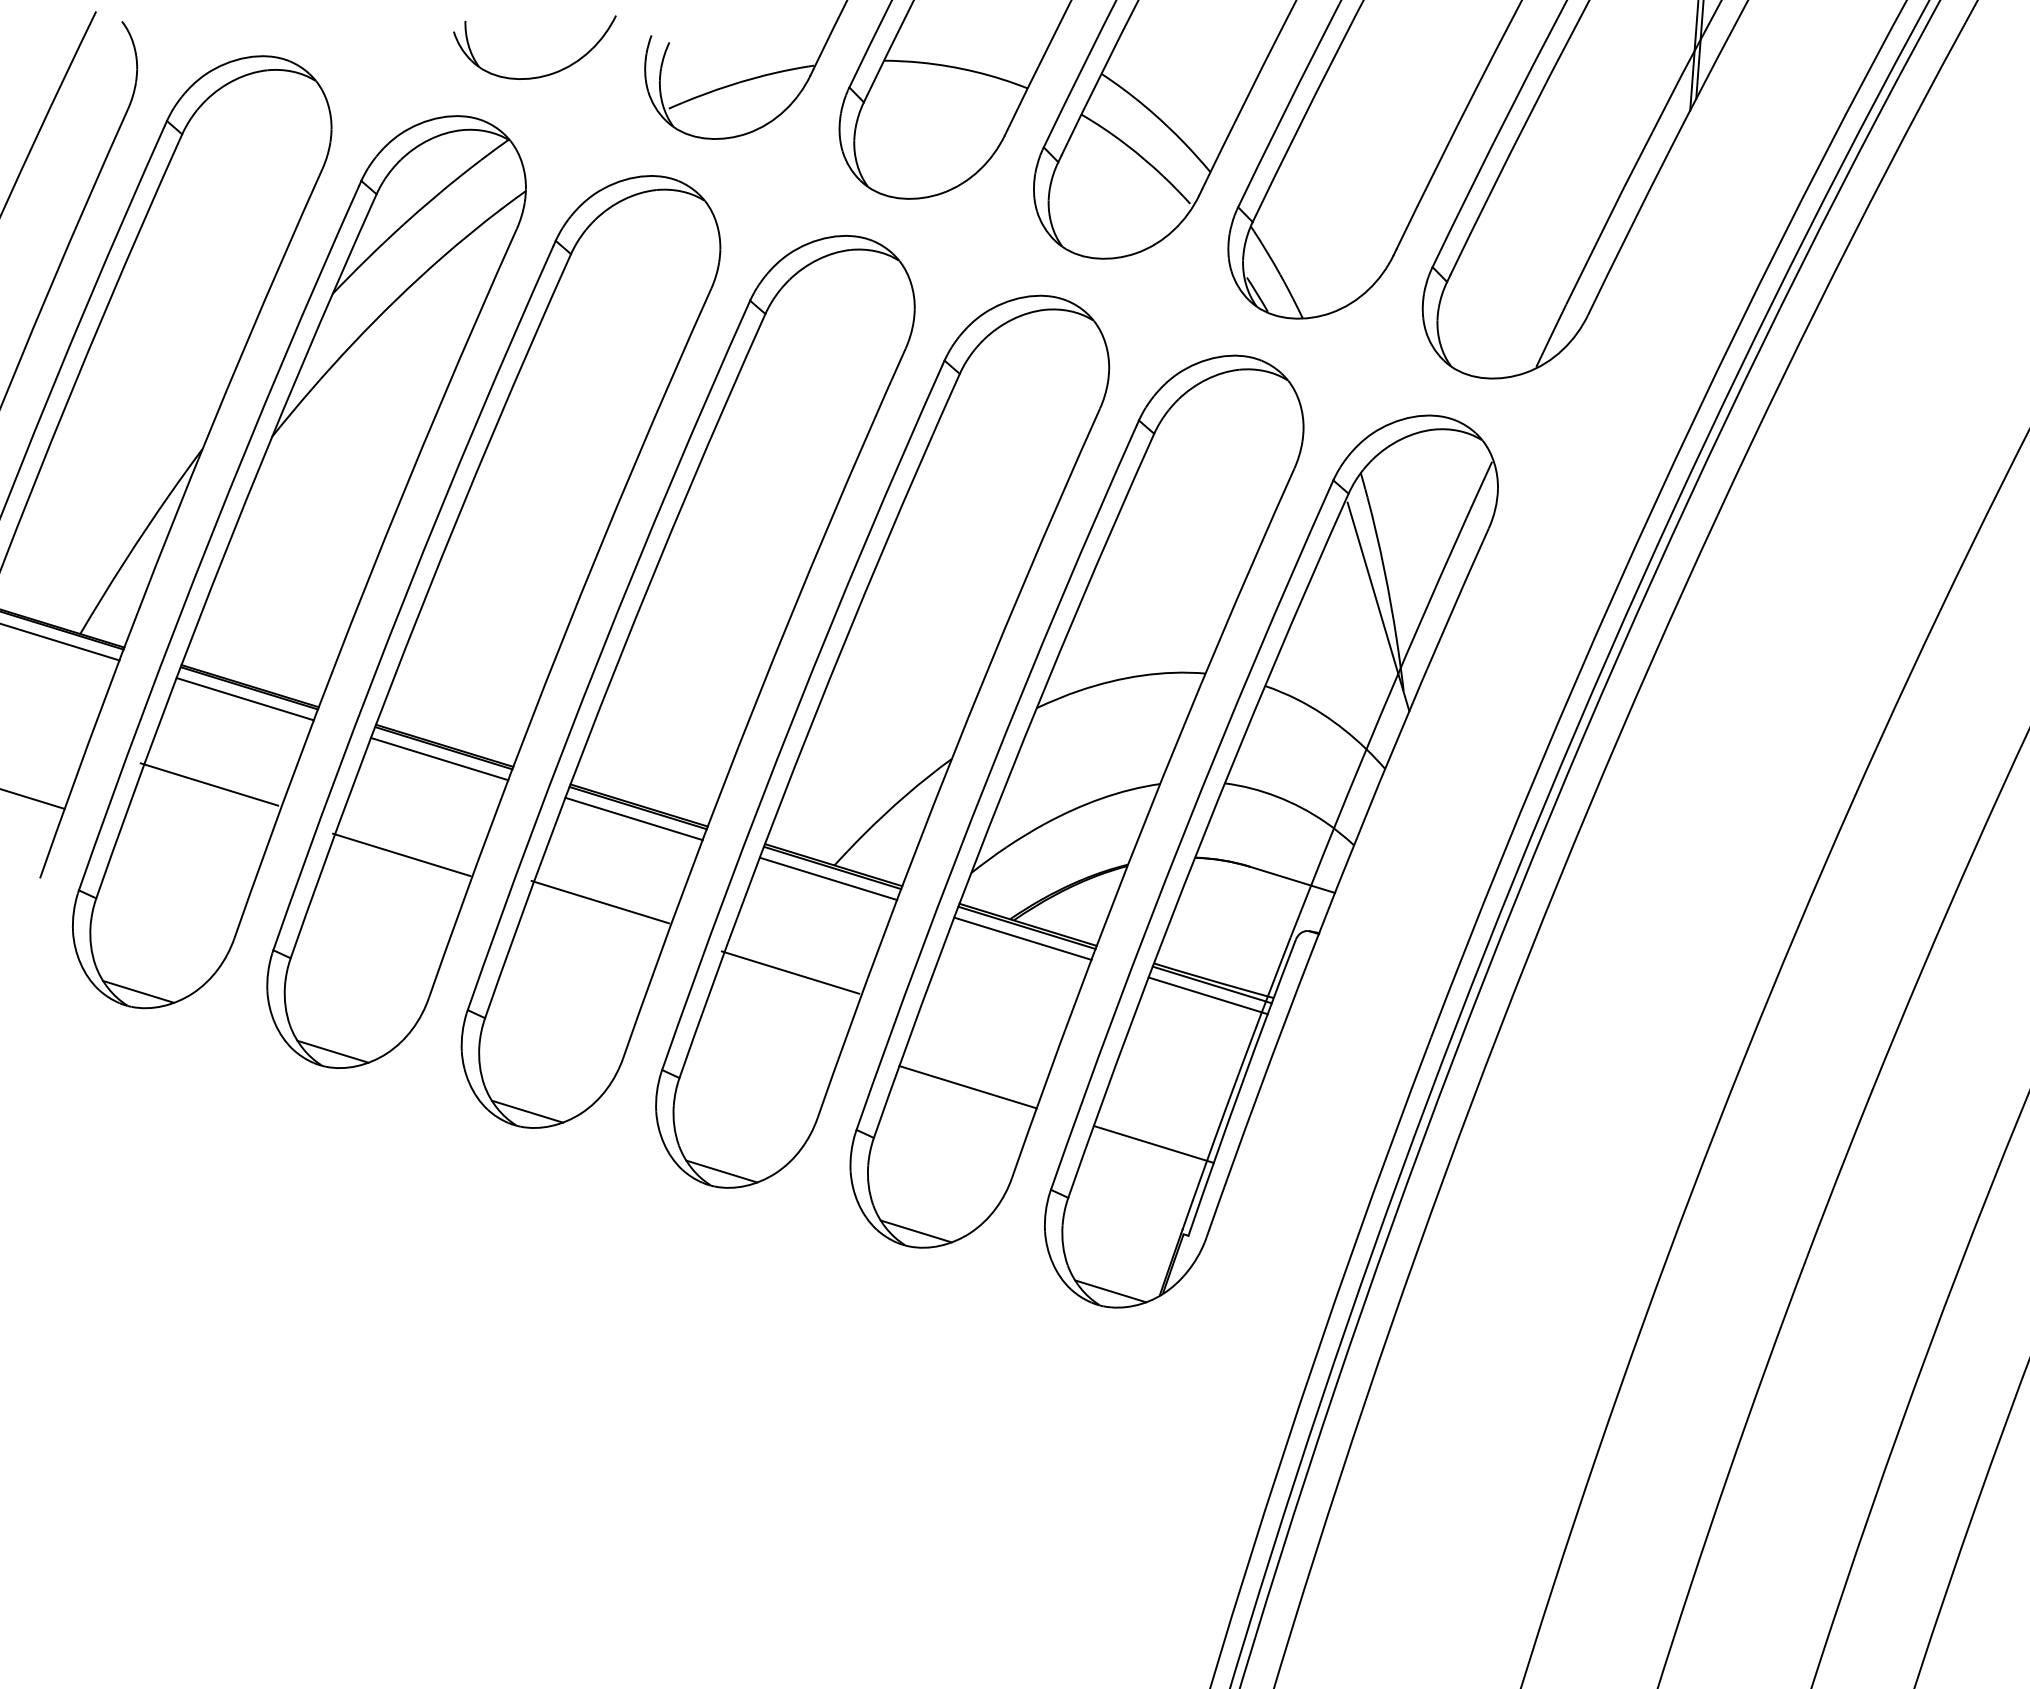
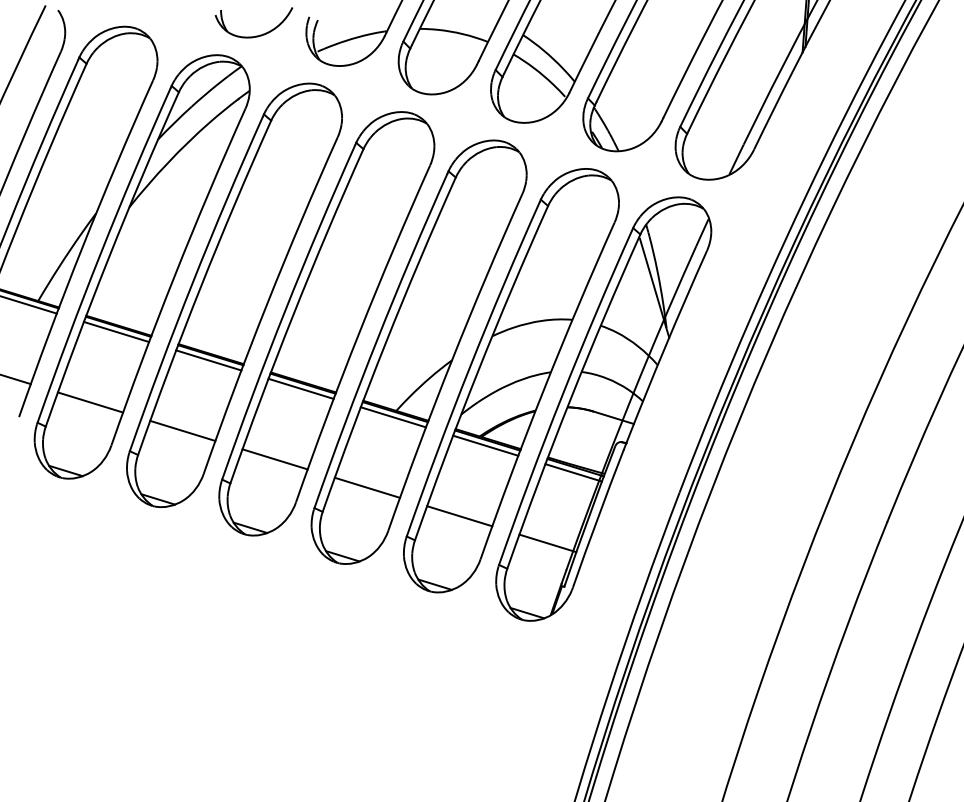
line: (209, 784) -> (90, 402), moved
line: (401, 853) -> (182, 430), moved
line: (599, 902) -> (274, 459), moved
line: (790, 971) -> (367, 487), moved

